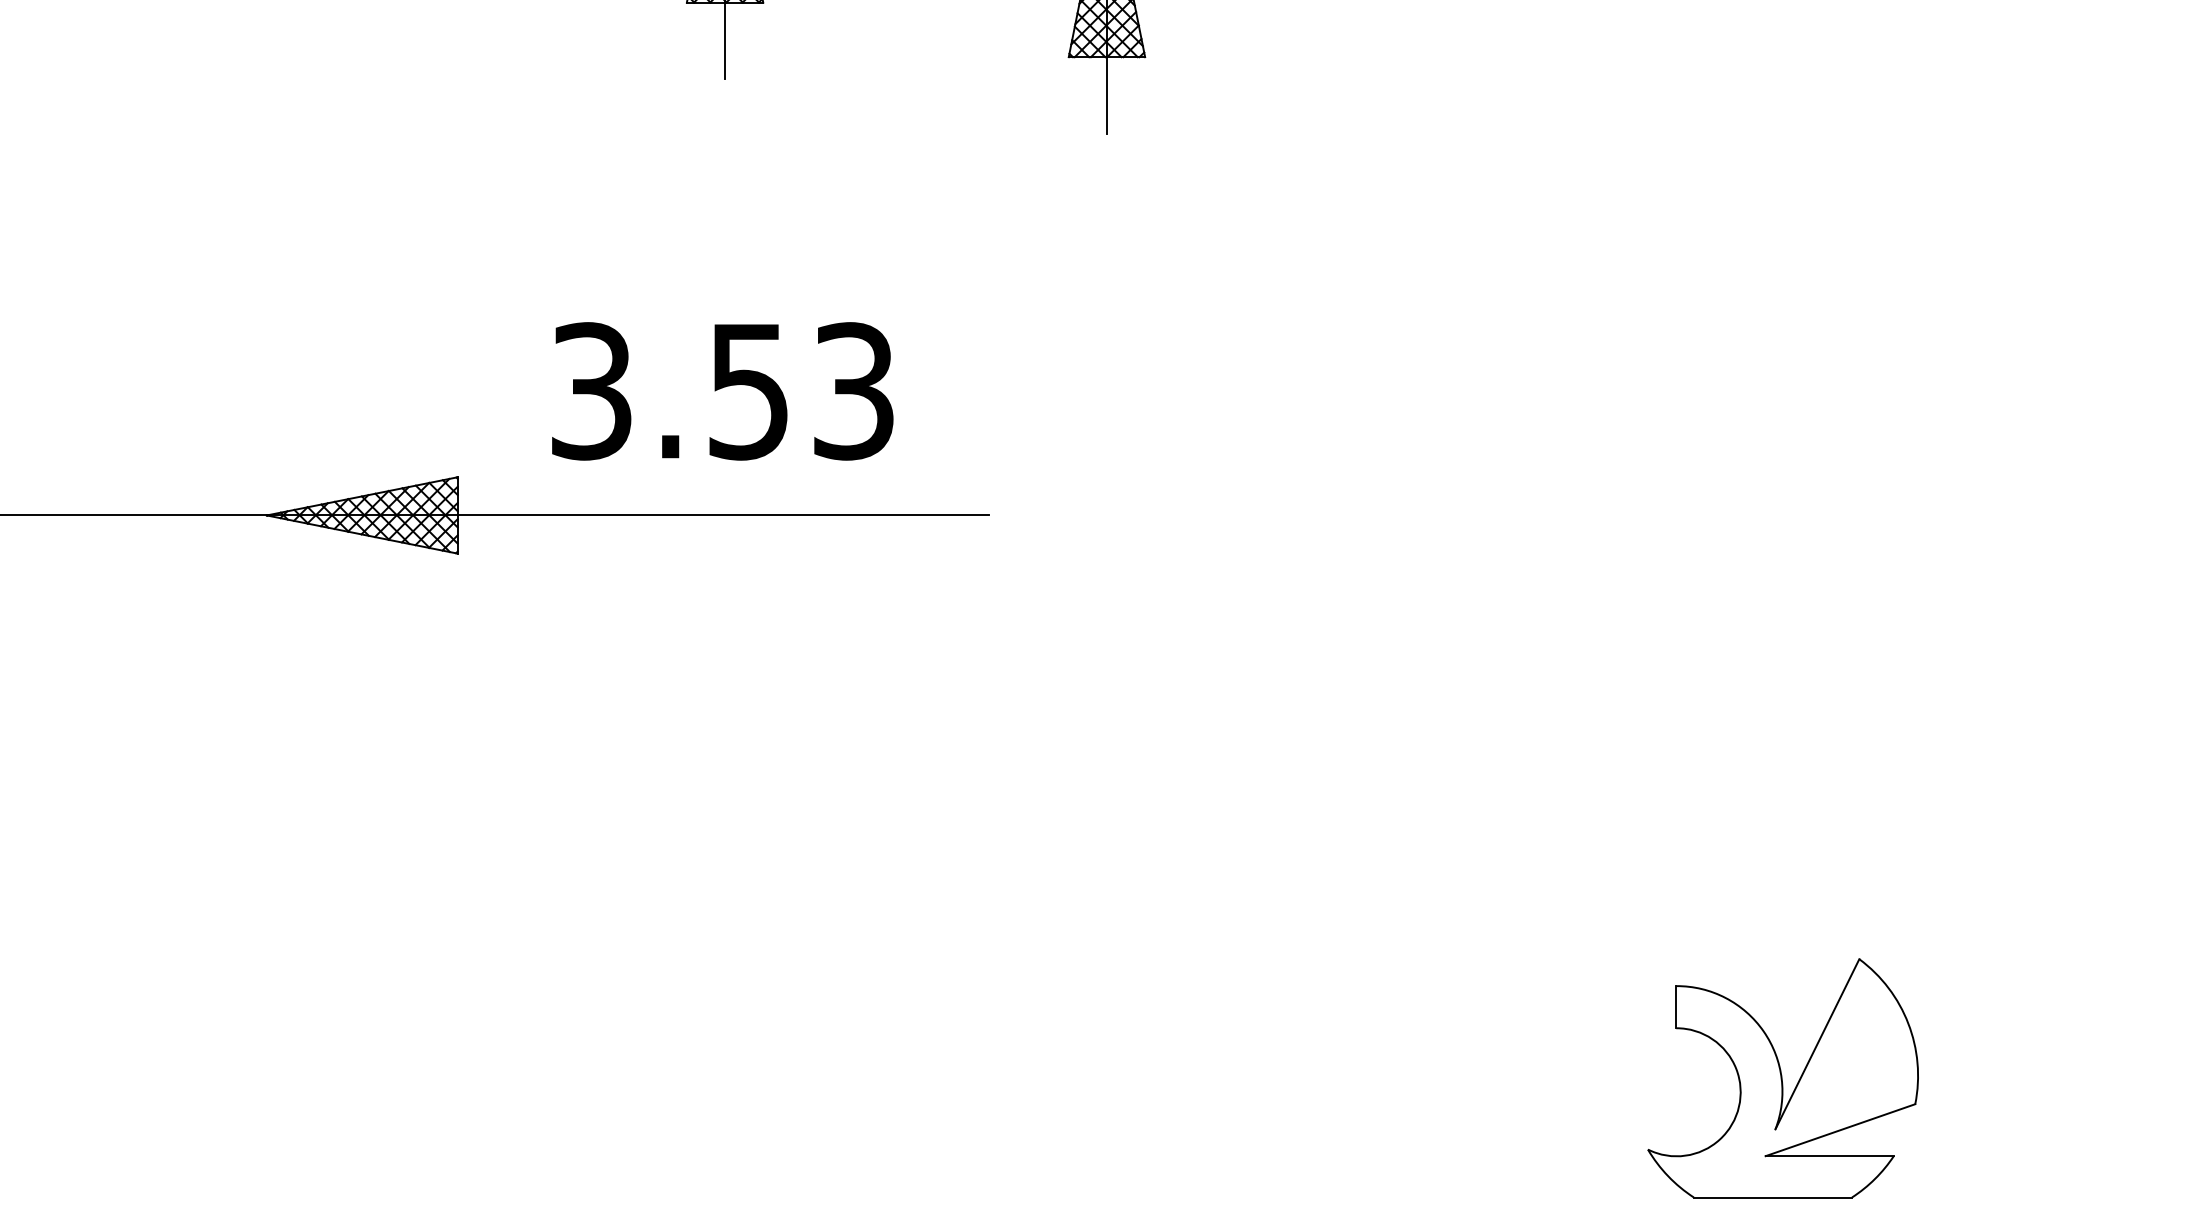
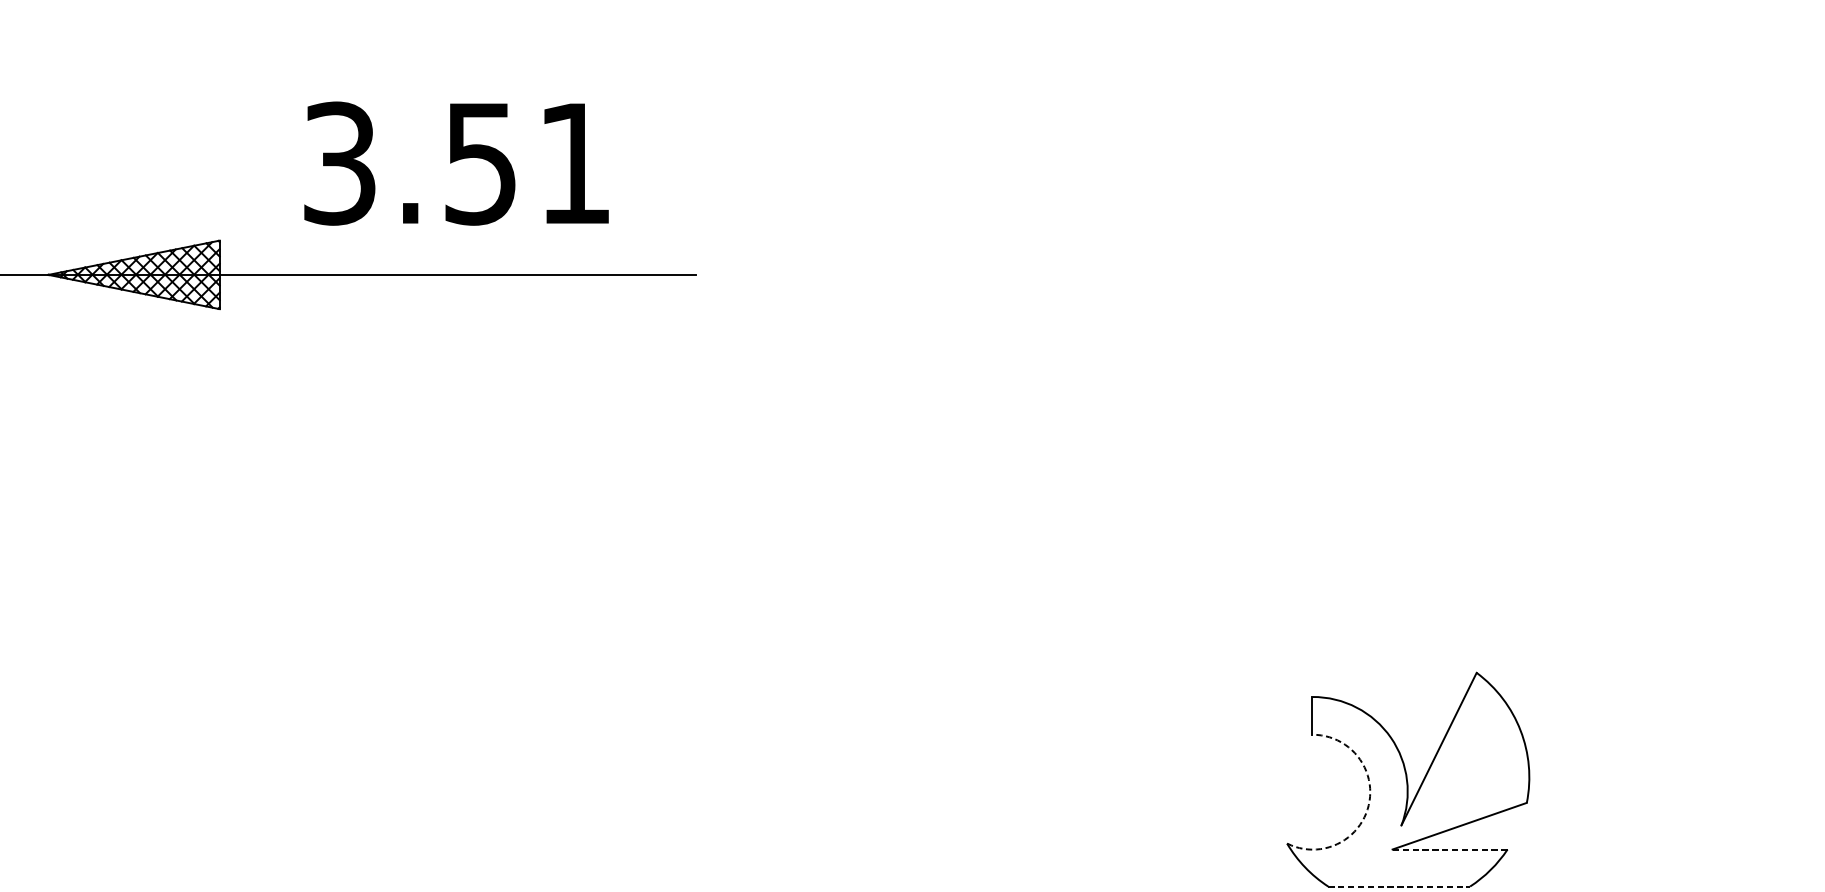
text: (853, 391) -> (574, 163), 3.53 -> 3.51
arc: (1739, 1106) -> (1369, 804), solid -> dashed
line: (1829, 1156) -> (1449, 849), solid -> dashed
line: (1773, 1197) -> (1399, 886), solid -> dashed

